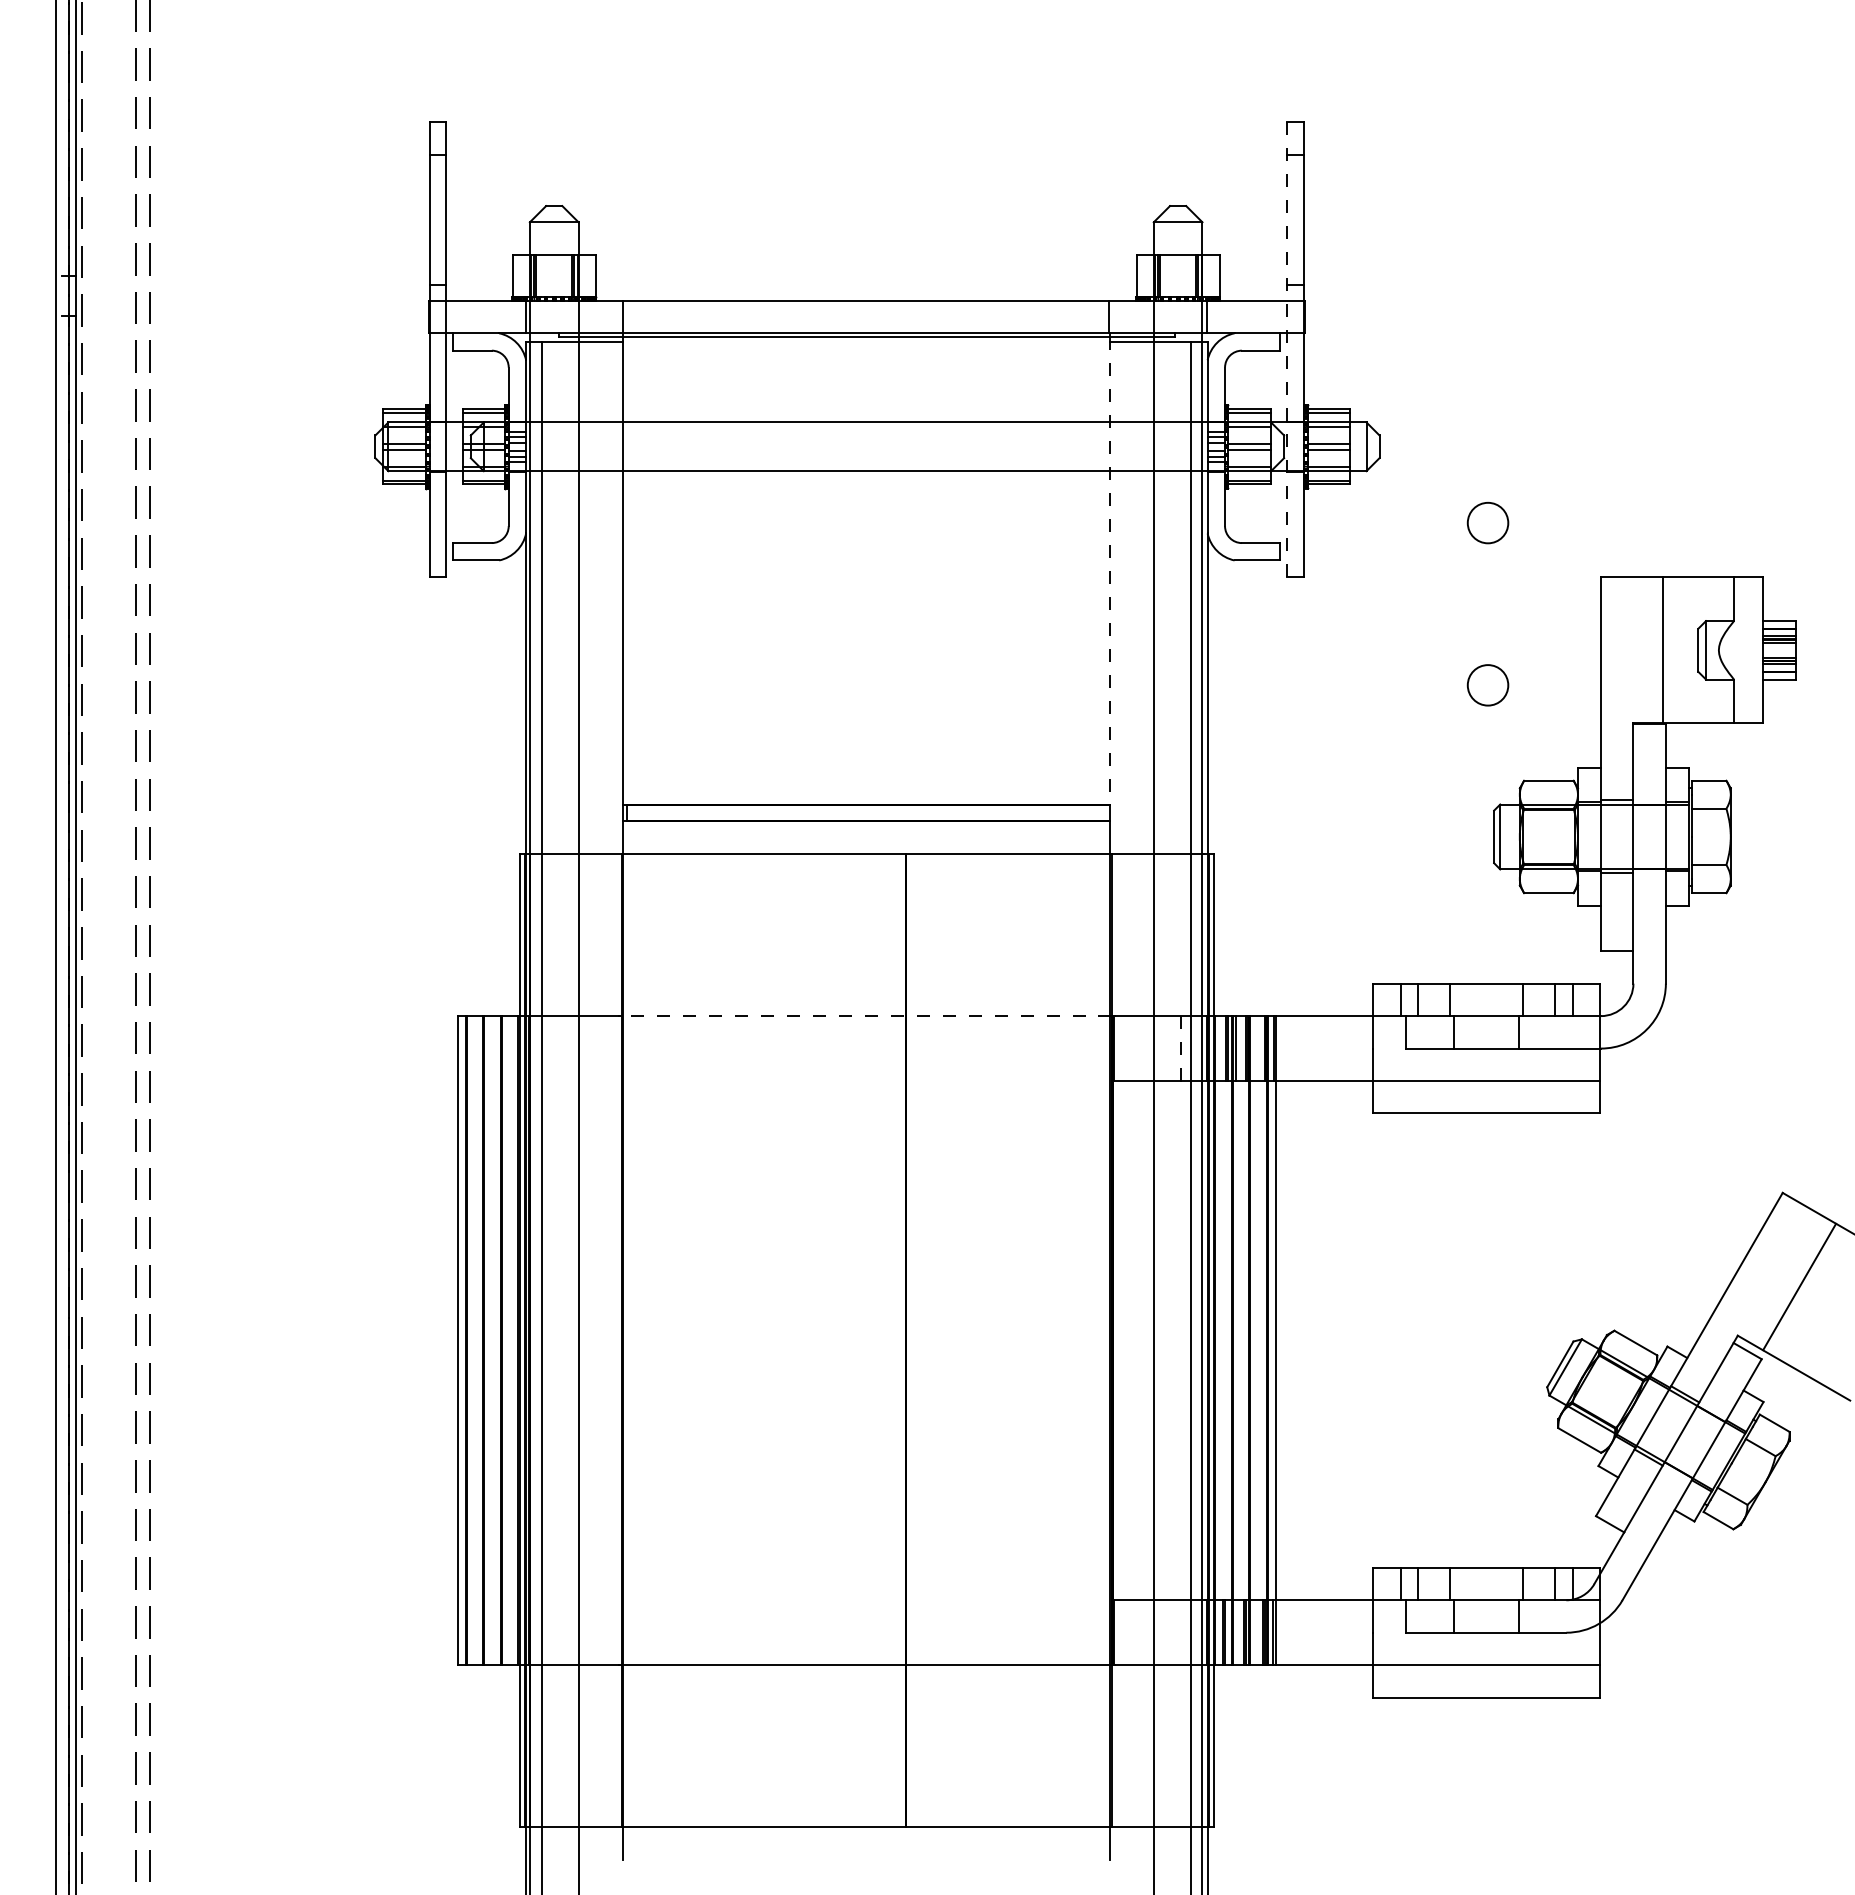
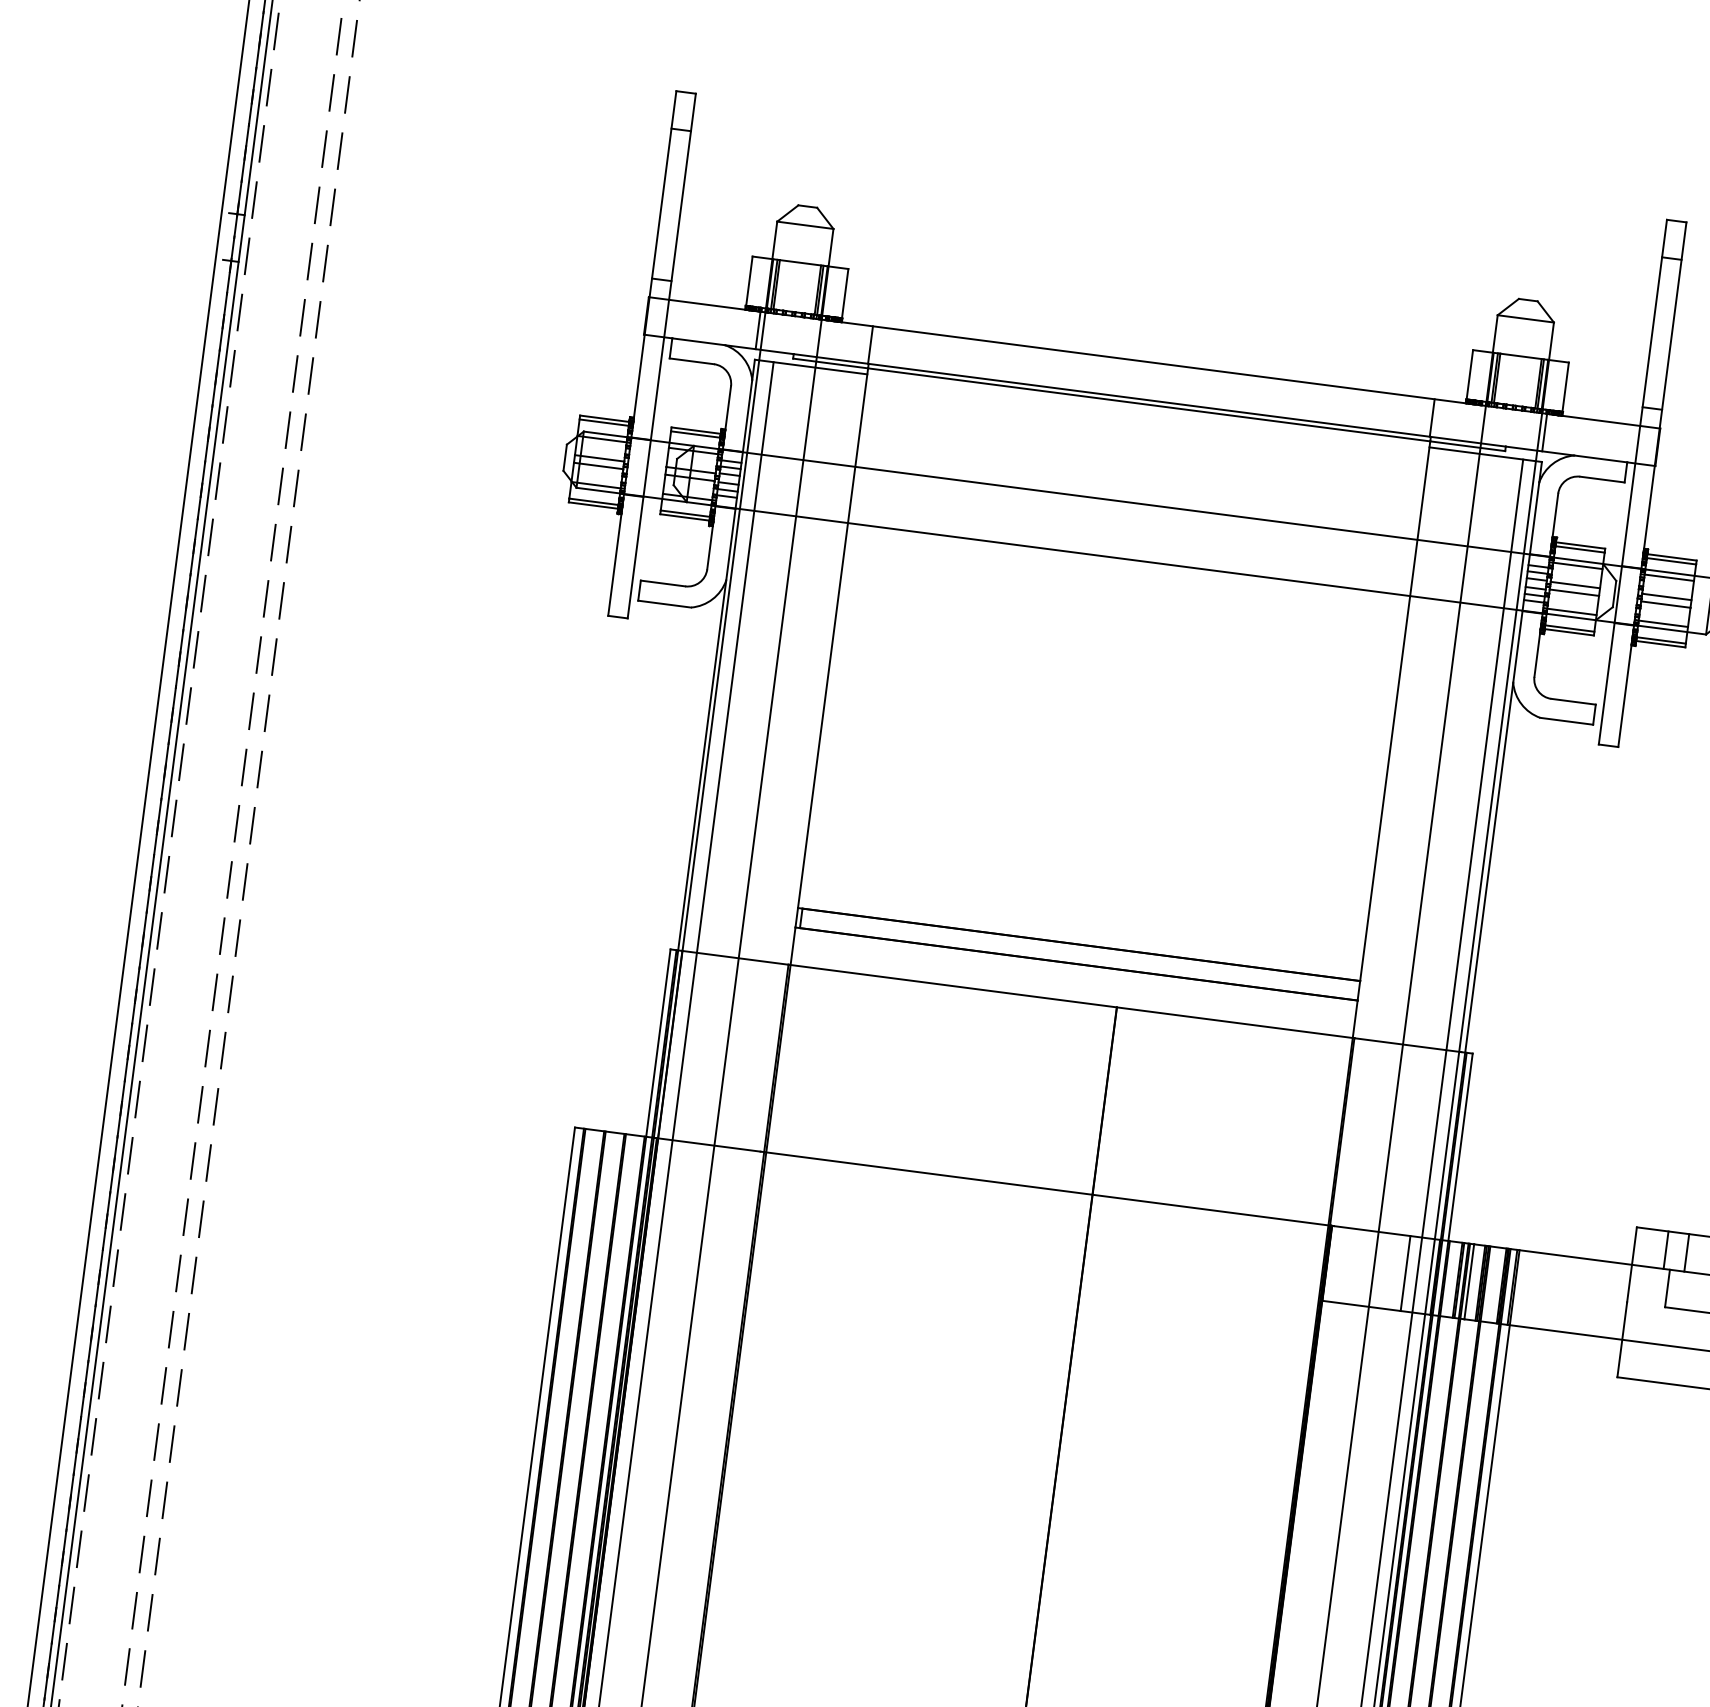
line: (1287, 350) -> (1632, 483), dashed -> solid
line: (1110, 570) -> (1395, 710), dashed -> solid
line: (866, 1016) -> (1046, 1189), dashed -> solid
line: (1181, 1048) -> (1405, 1273), dashed -> solid

